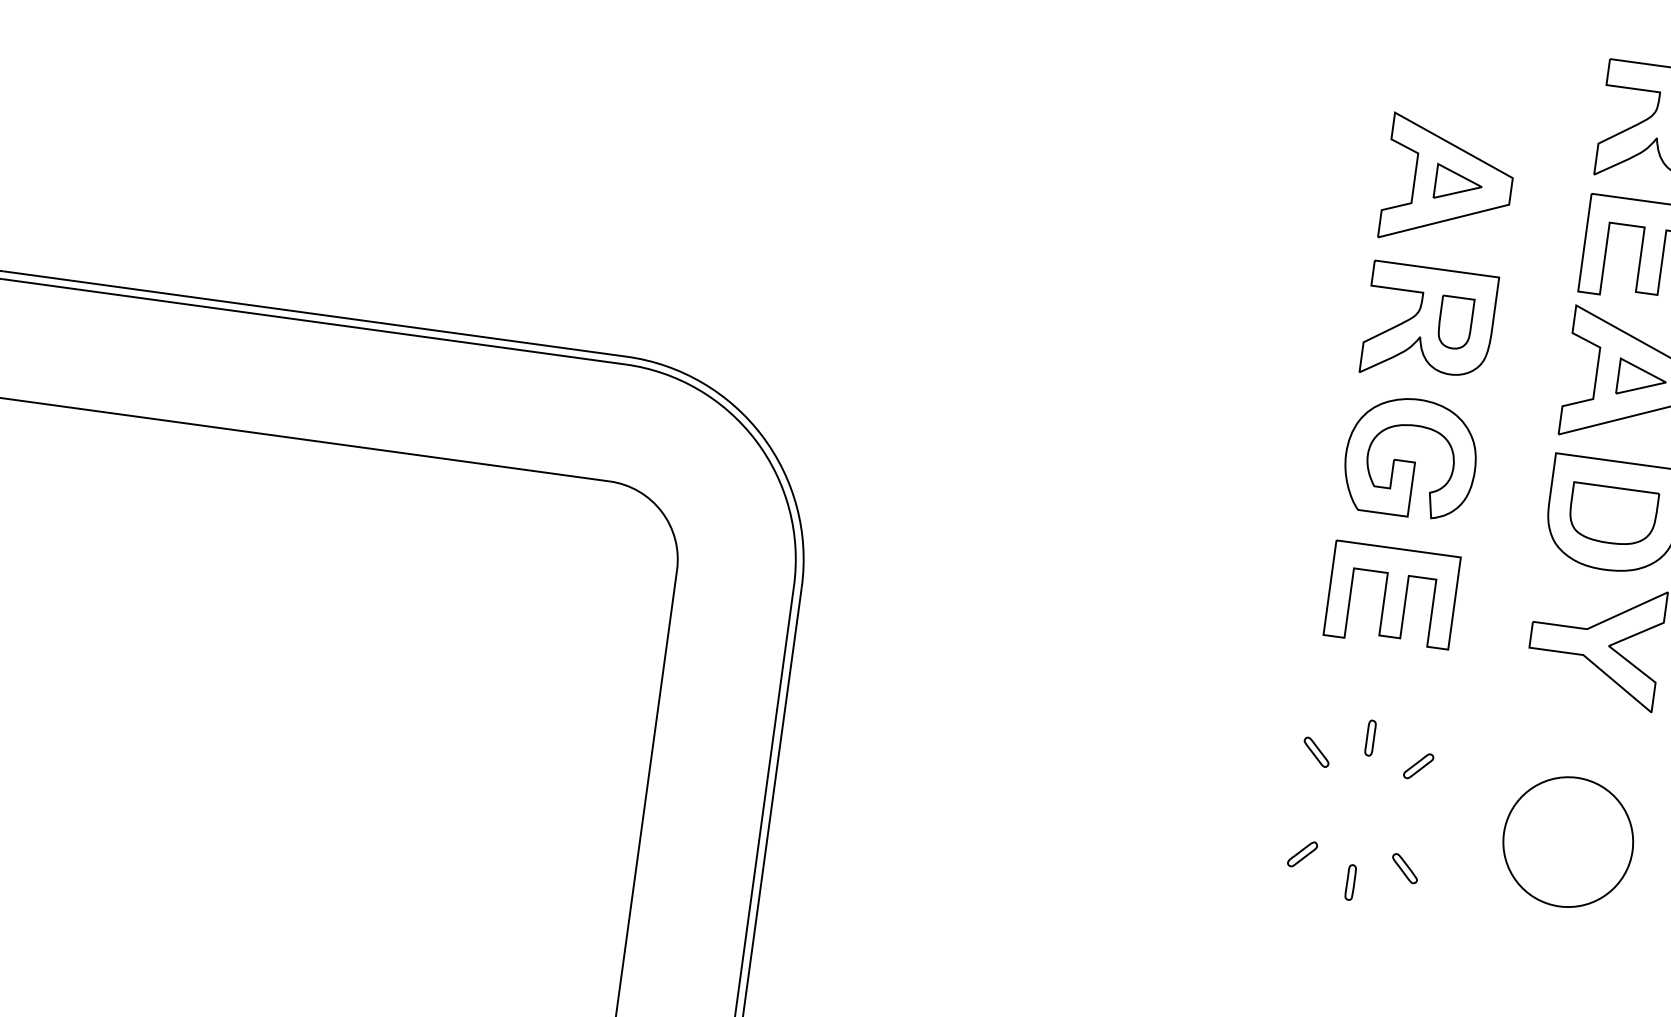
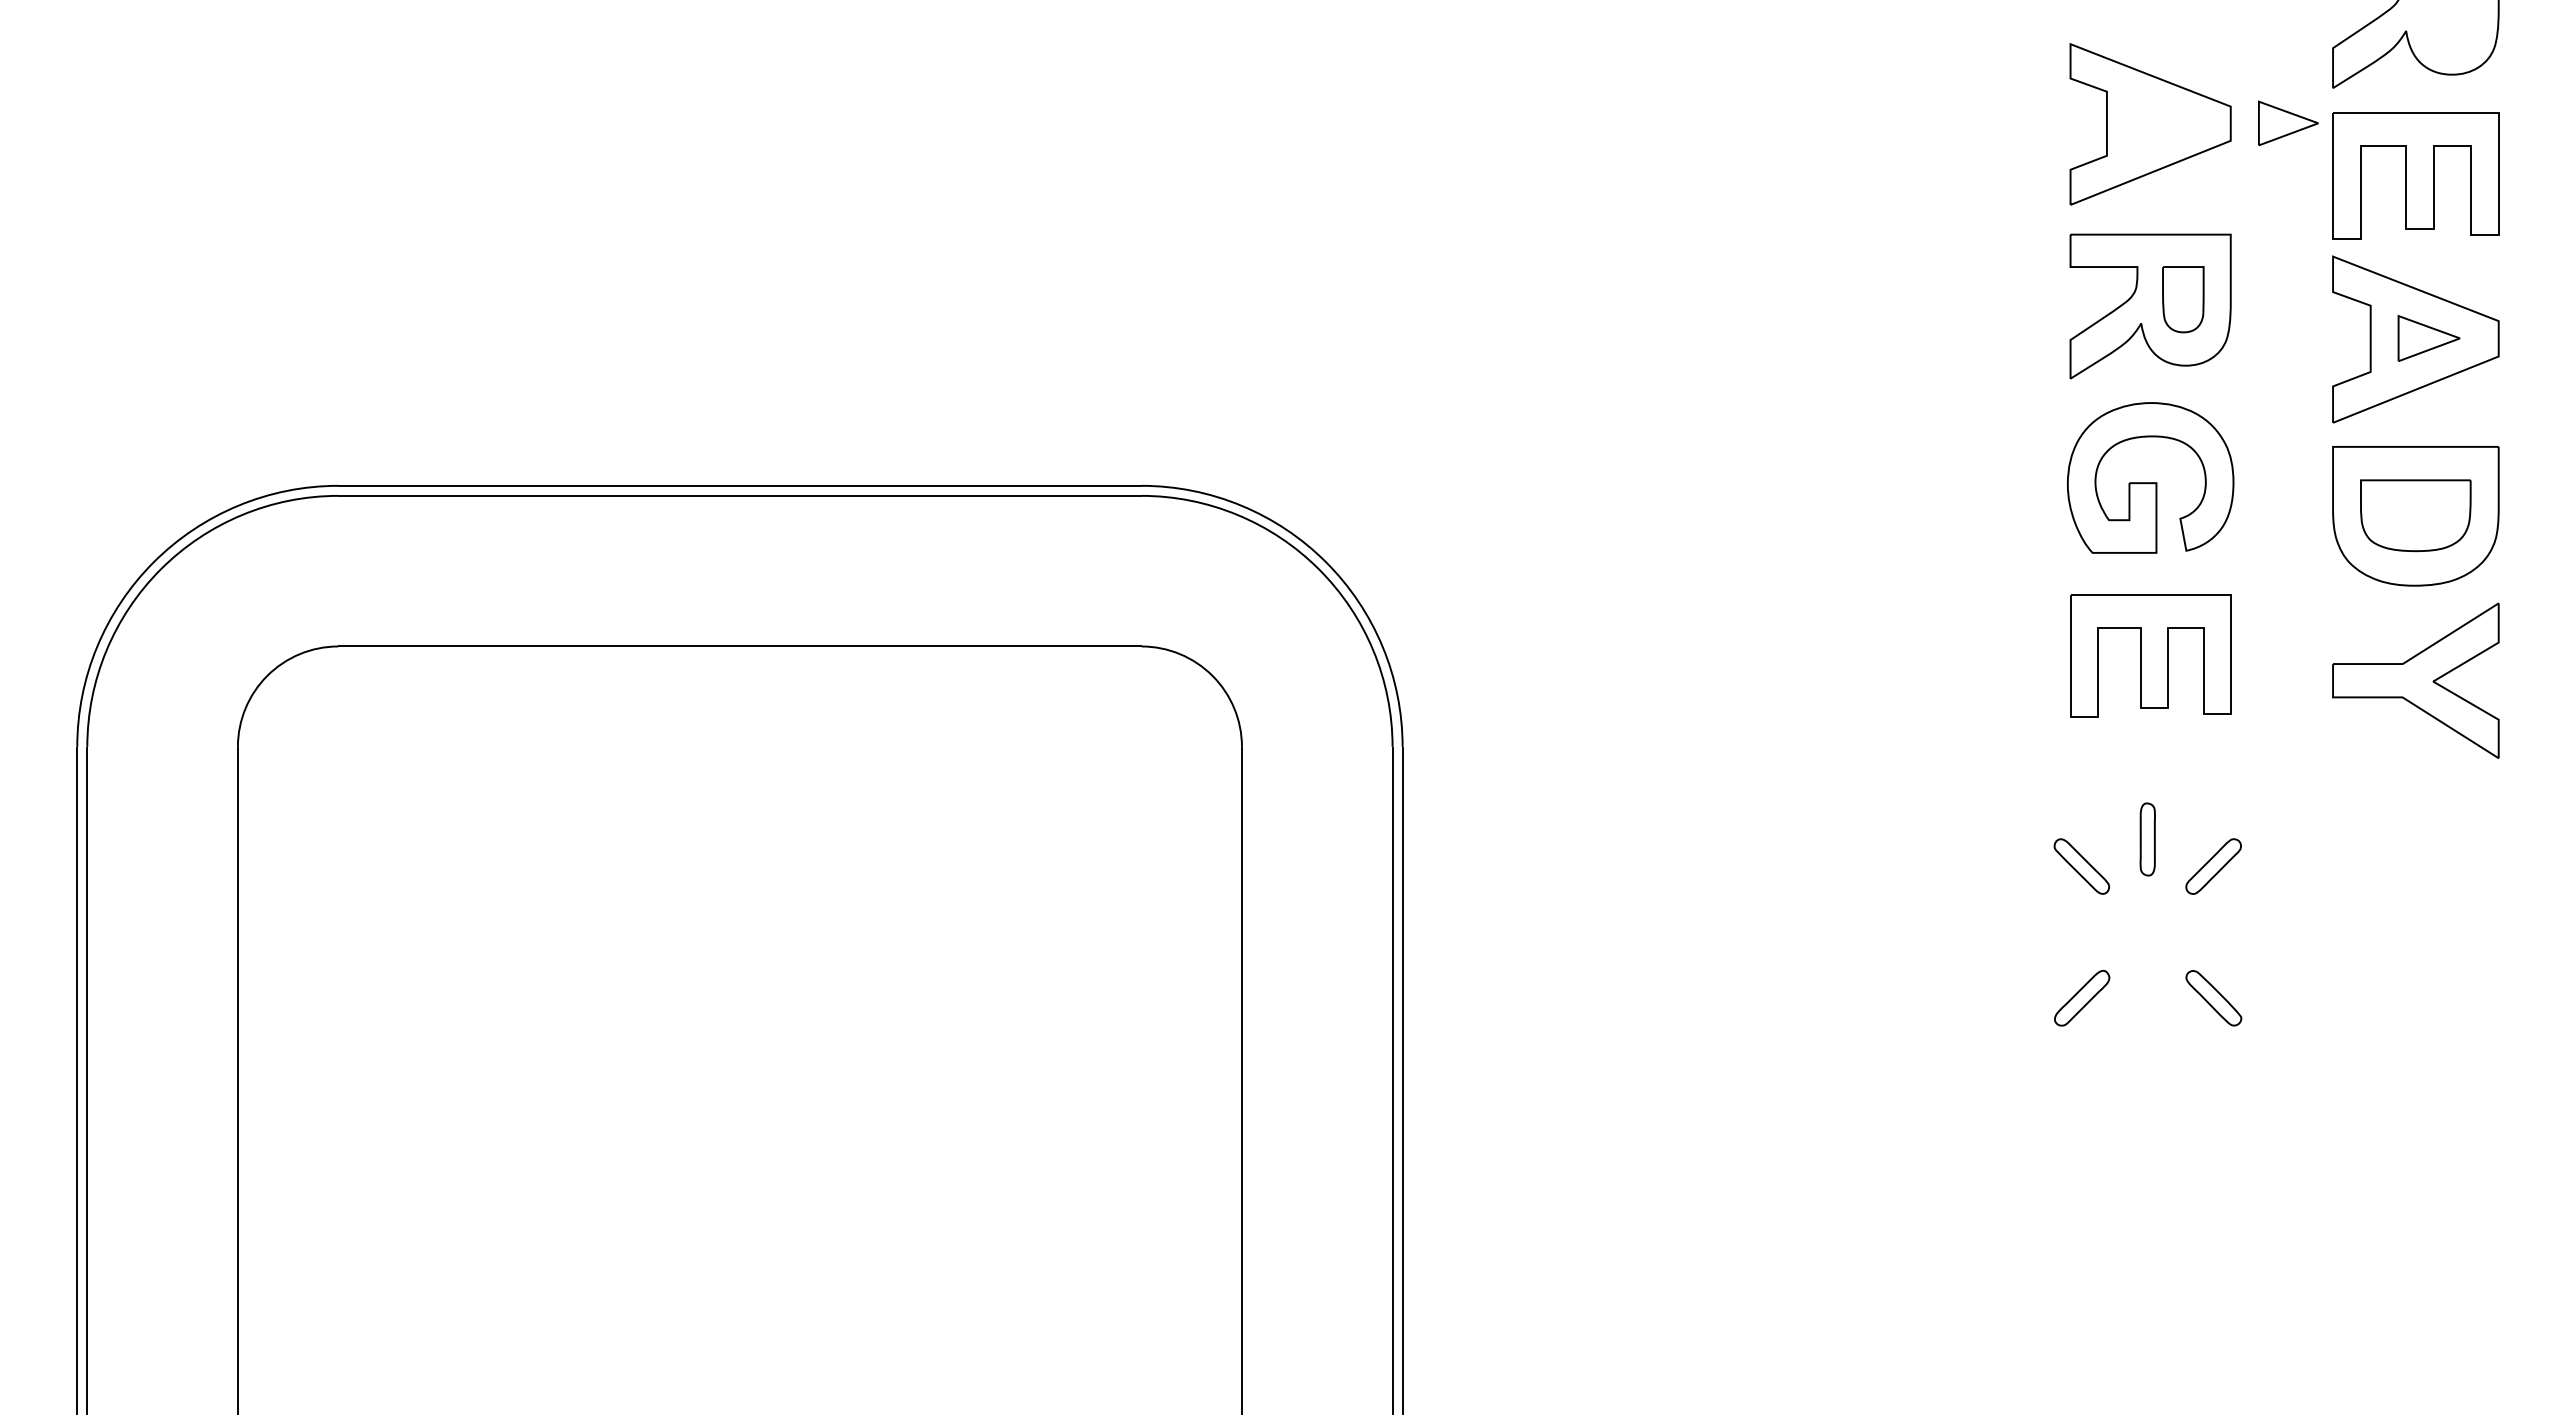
part: (1458, 184) -> (2288, 123), moved
part: (1370, 737) -> (2147, 838), size x1.6
part: (1316, 752) -> (2082, 866), size x1.6
part: (1418, 766) -> (2213, 866), size x1.6
part: (1567, 842) -> (2415, 936), removed
part: (1302, 853) -> (2081, 997), size x1.6
part: (1405, 868) -> (2214, 998), size x1.6
part: (1350, 882) -> (2147, 1025), removed

